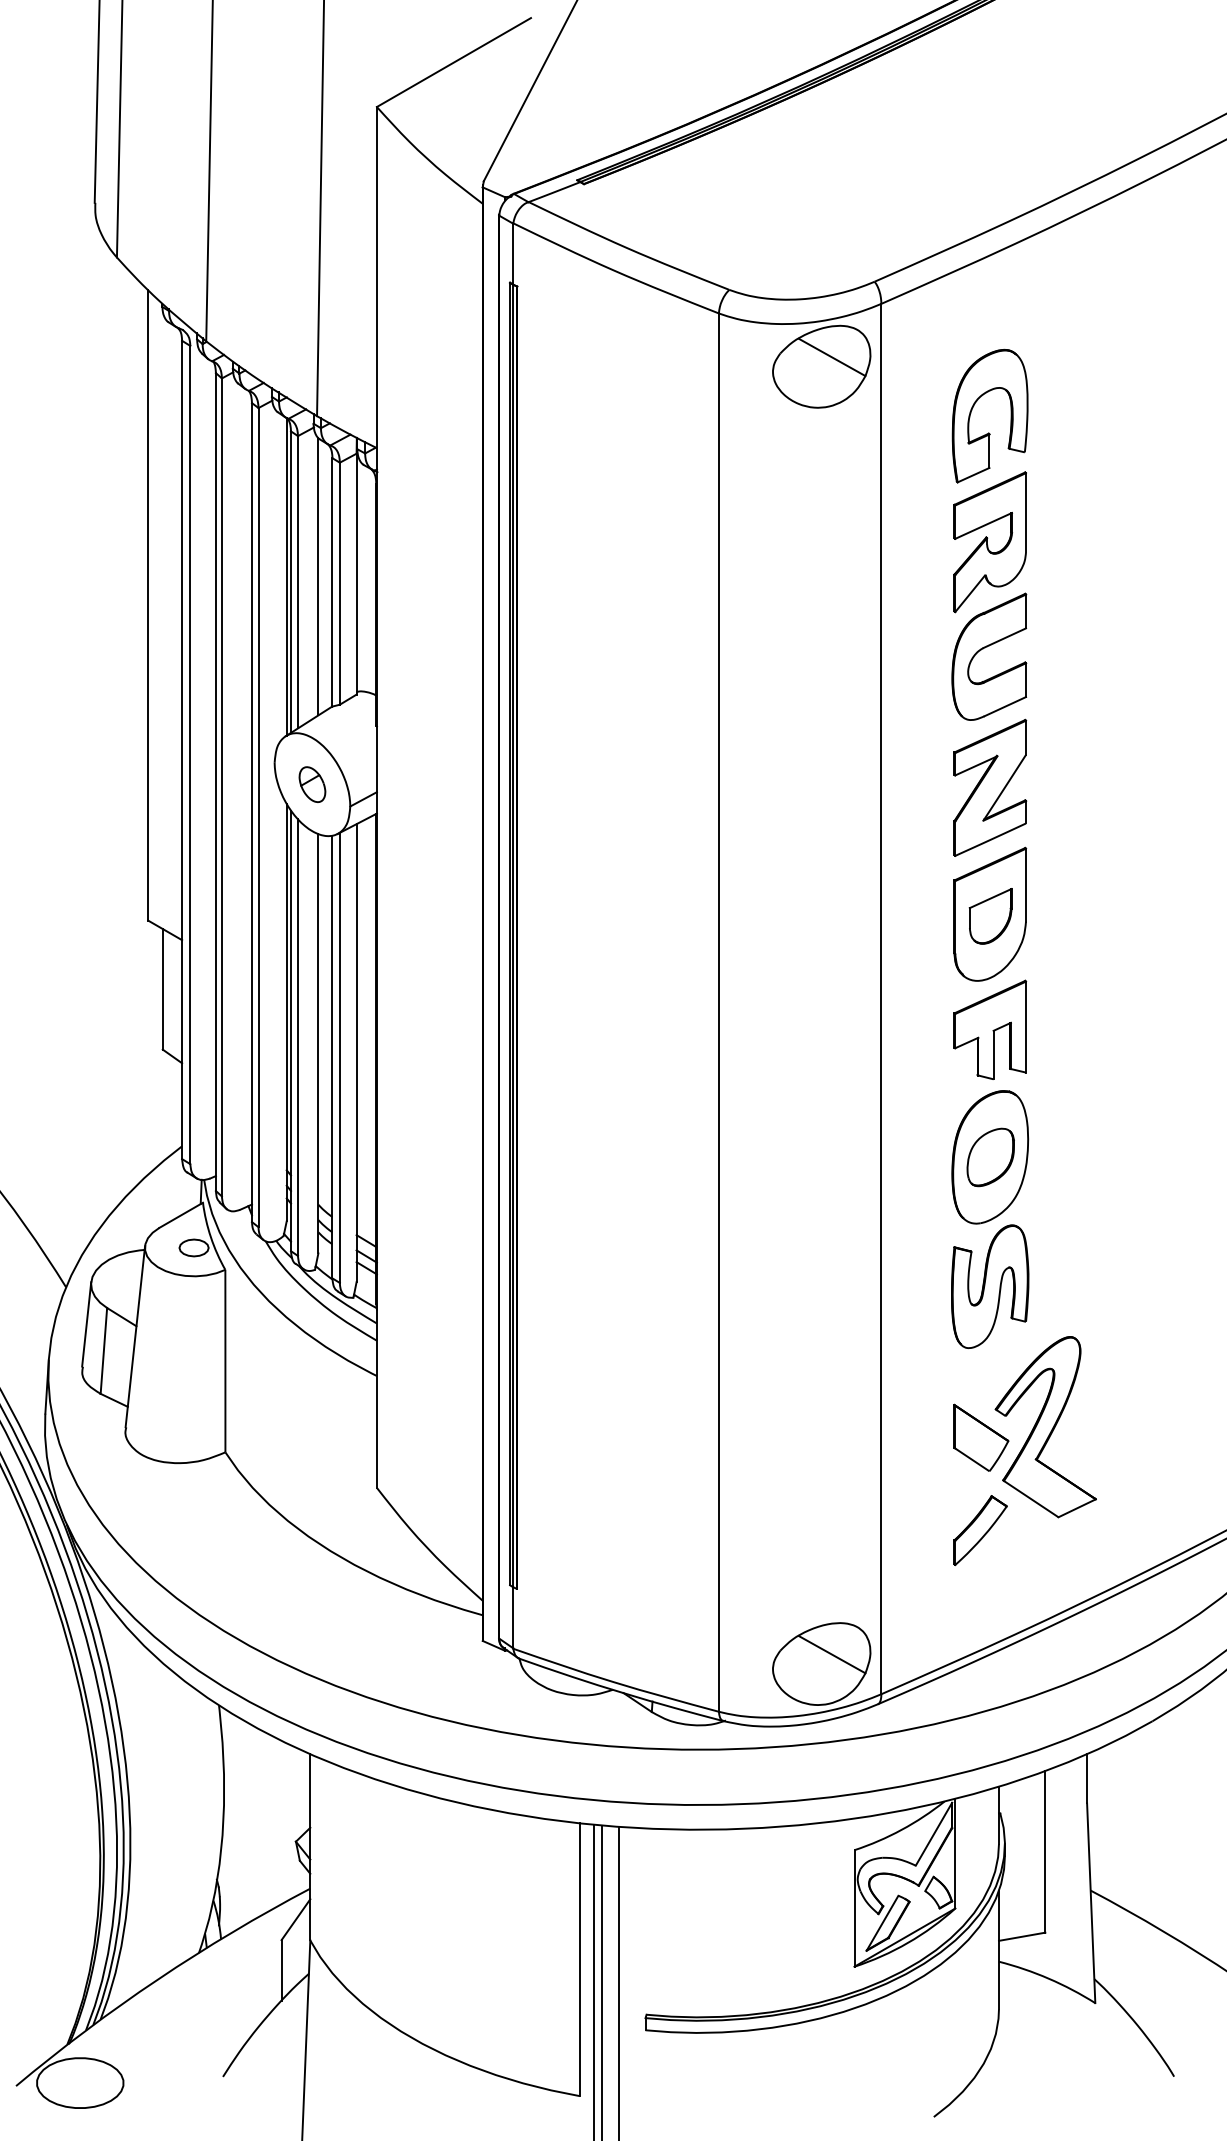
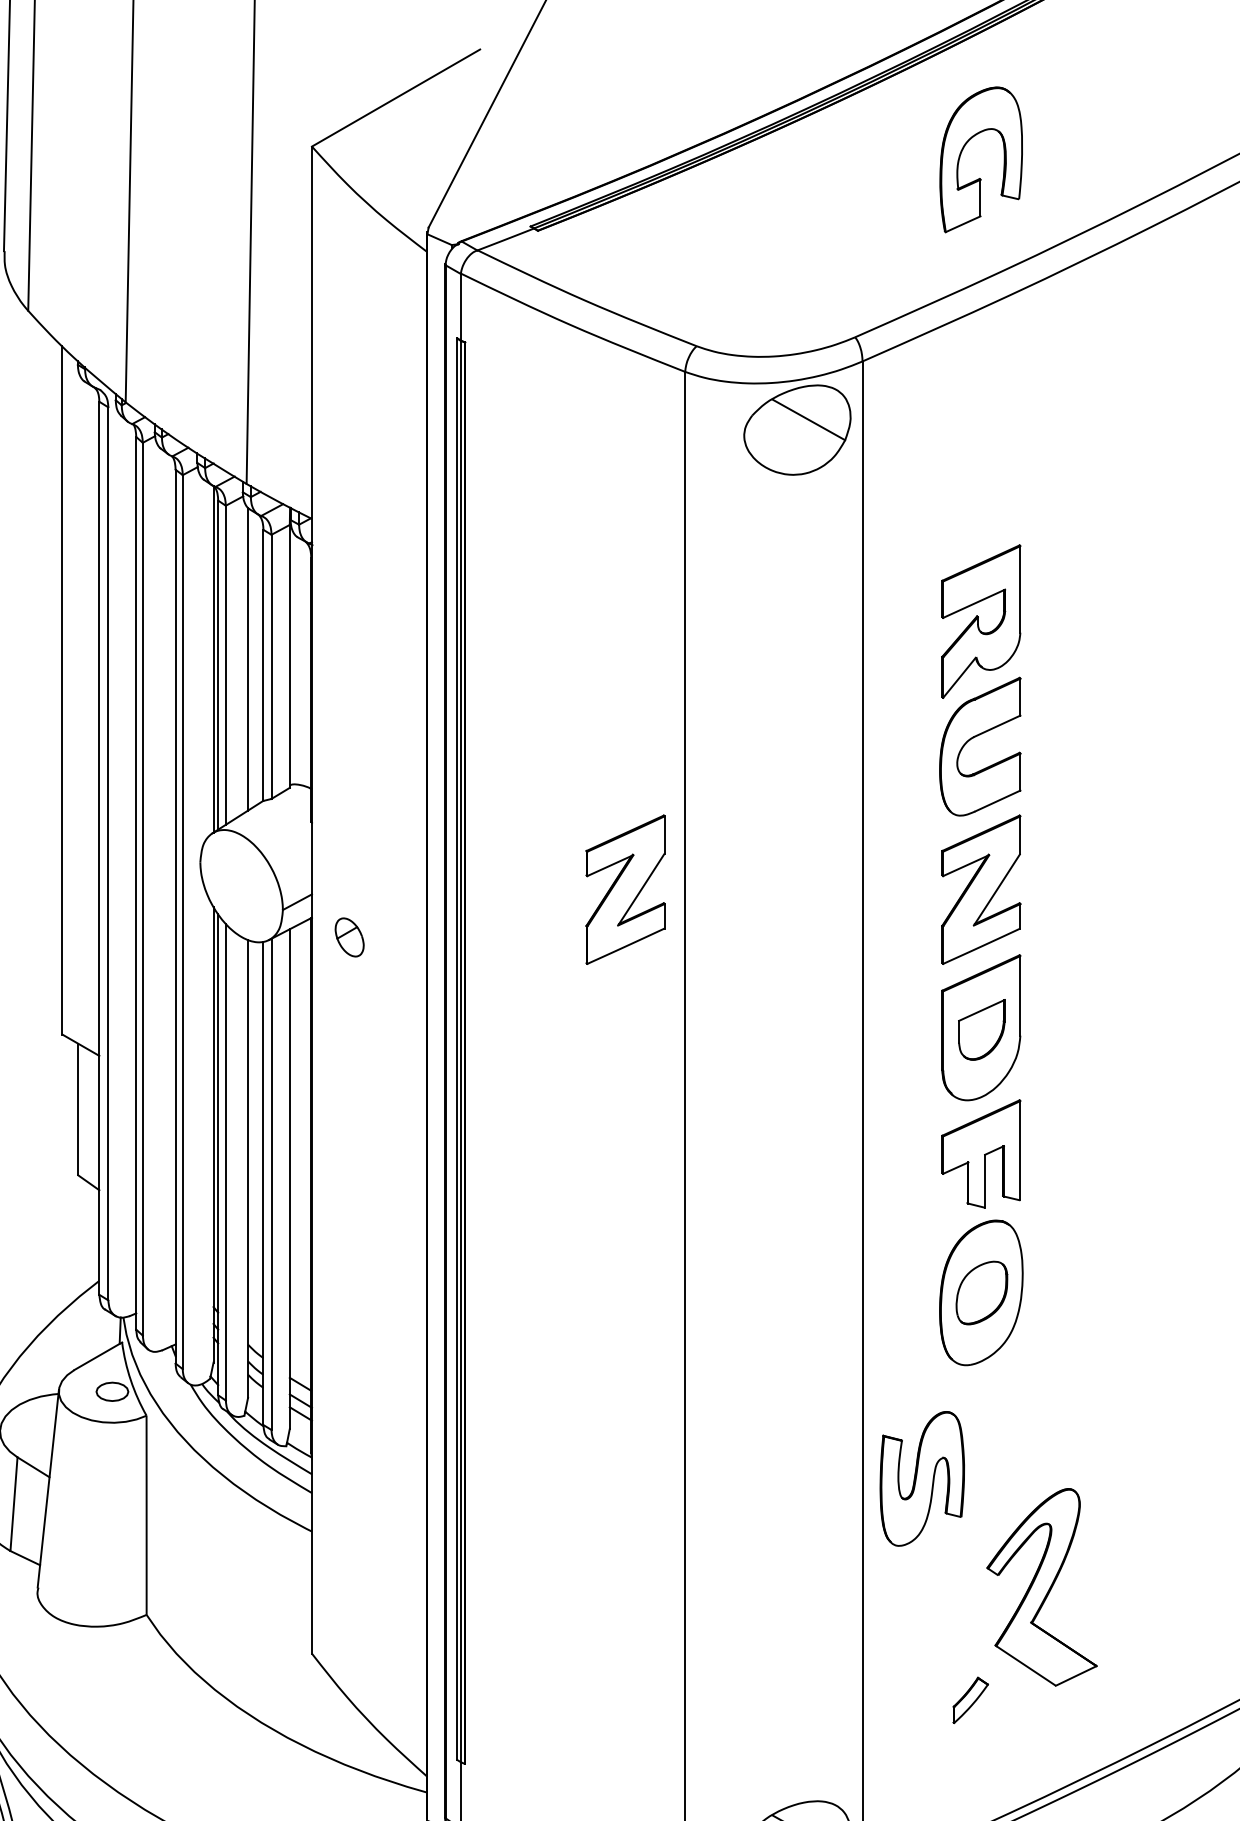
part: (989, 432) -> (980, 177), moved
part: (312, 784) -> (349, 937), moved
part: (664, 787) -> (625, 889), added
part: (990, 1286) -> (922, 1478), moved
part: (981, 1437) -> (971, 1598), removed
part: (980, 1530) -> (970, 1700), size x0.6

